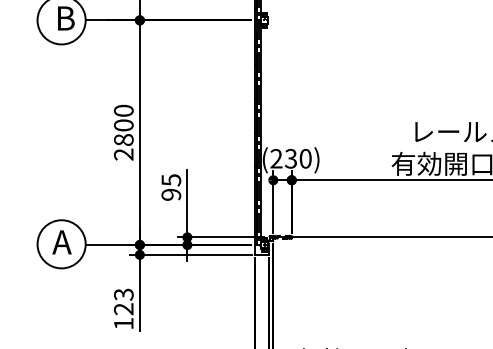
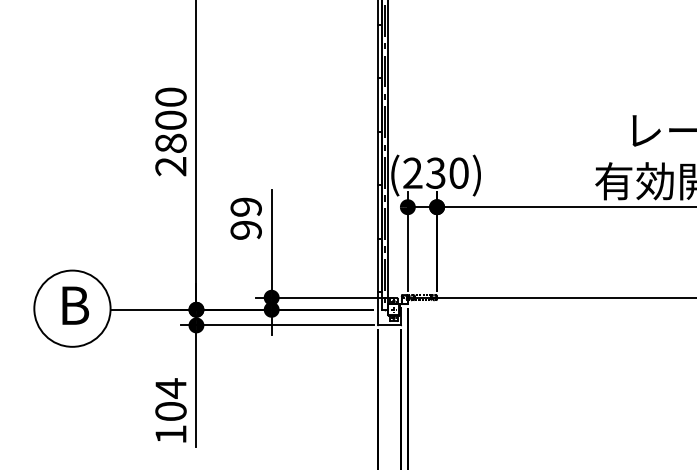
text: (171, 180) -> (246, 207), 95 -> 99
text: (62, 242) -> (73, 305), A -> B
text: (123, 301) -> (170, 399), 123 -> 104

